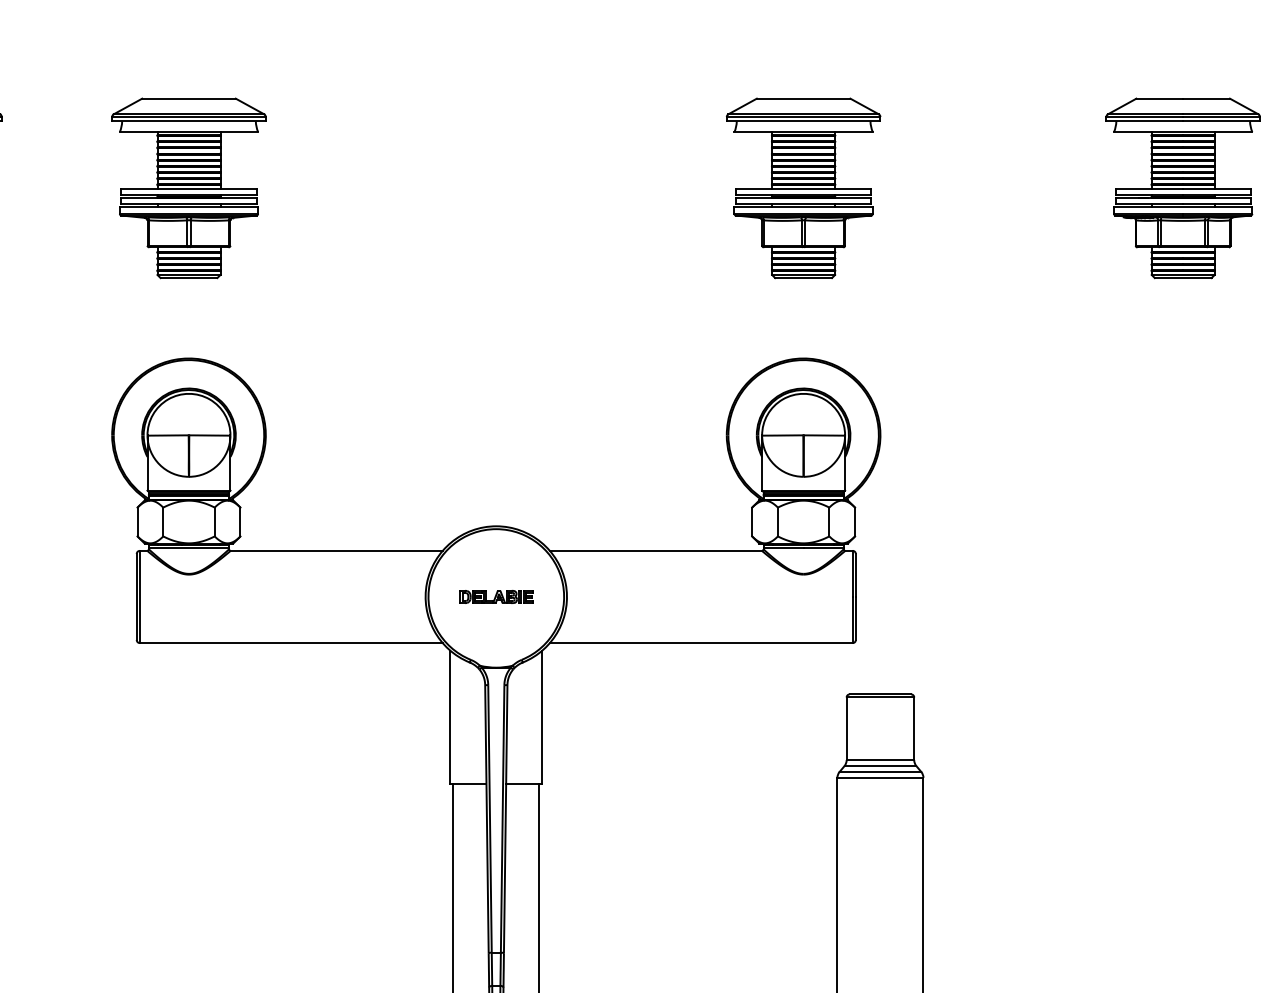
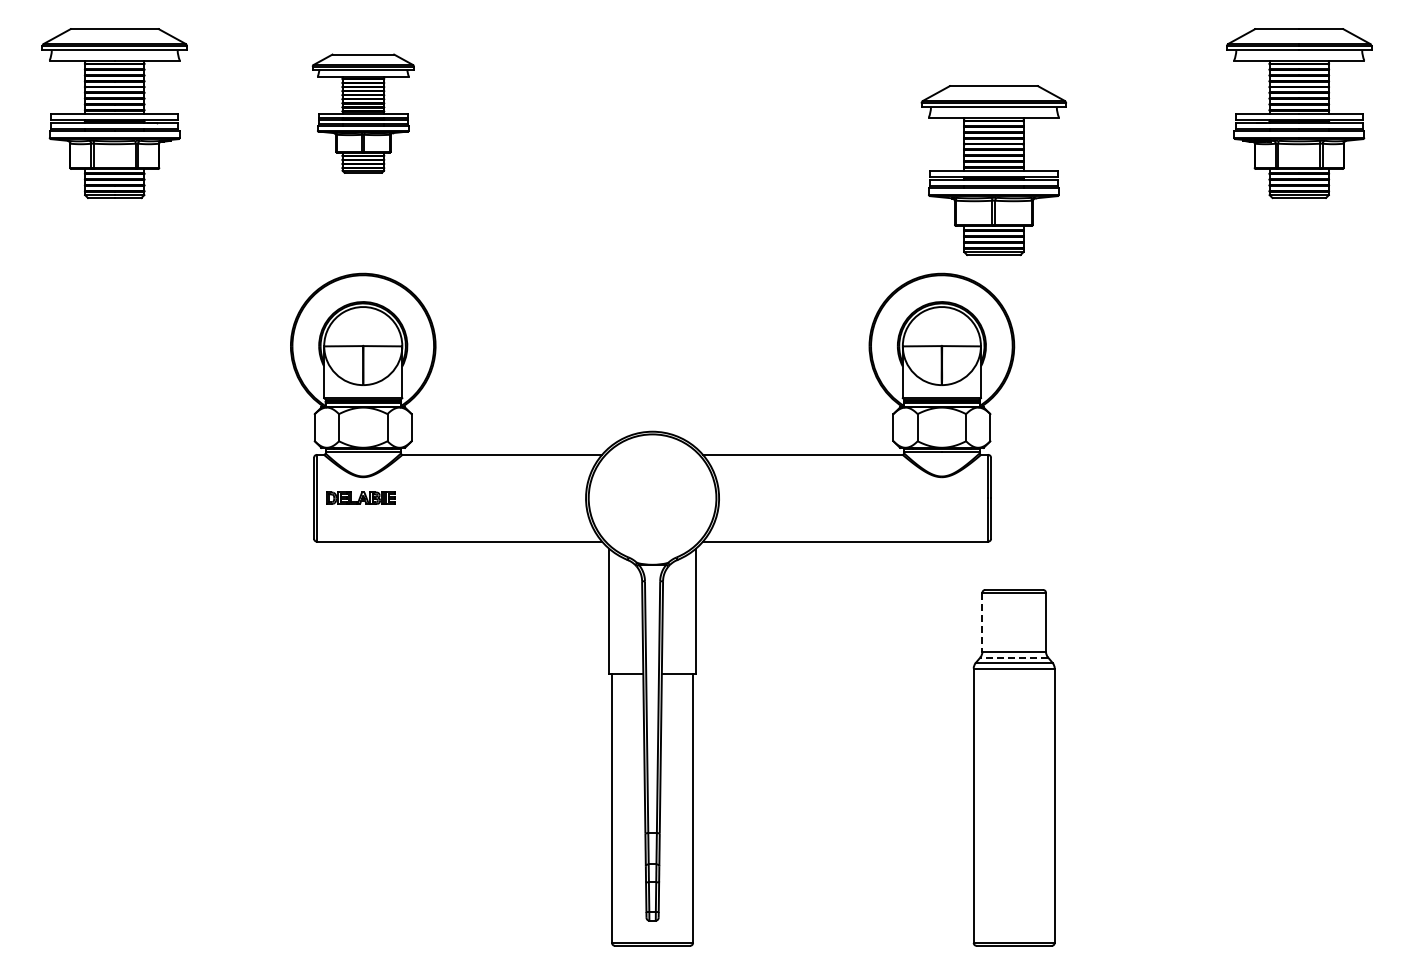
part: (189, 188) -> (363, 113), size x0.7
part: (803, 188) -> (993, 170), moved
part: (496, 596) -> (360, 497), moved
line: (846, 728) -> (982, 622), solid -> dashed
line: (880, 766) -> (1014, 657), solid -> dashed

